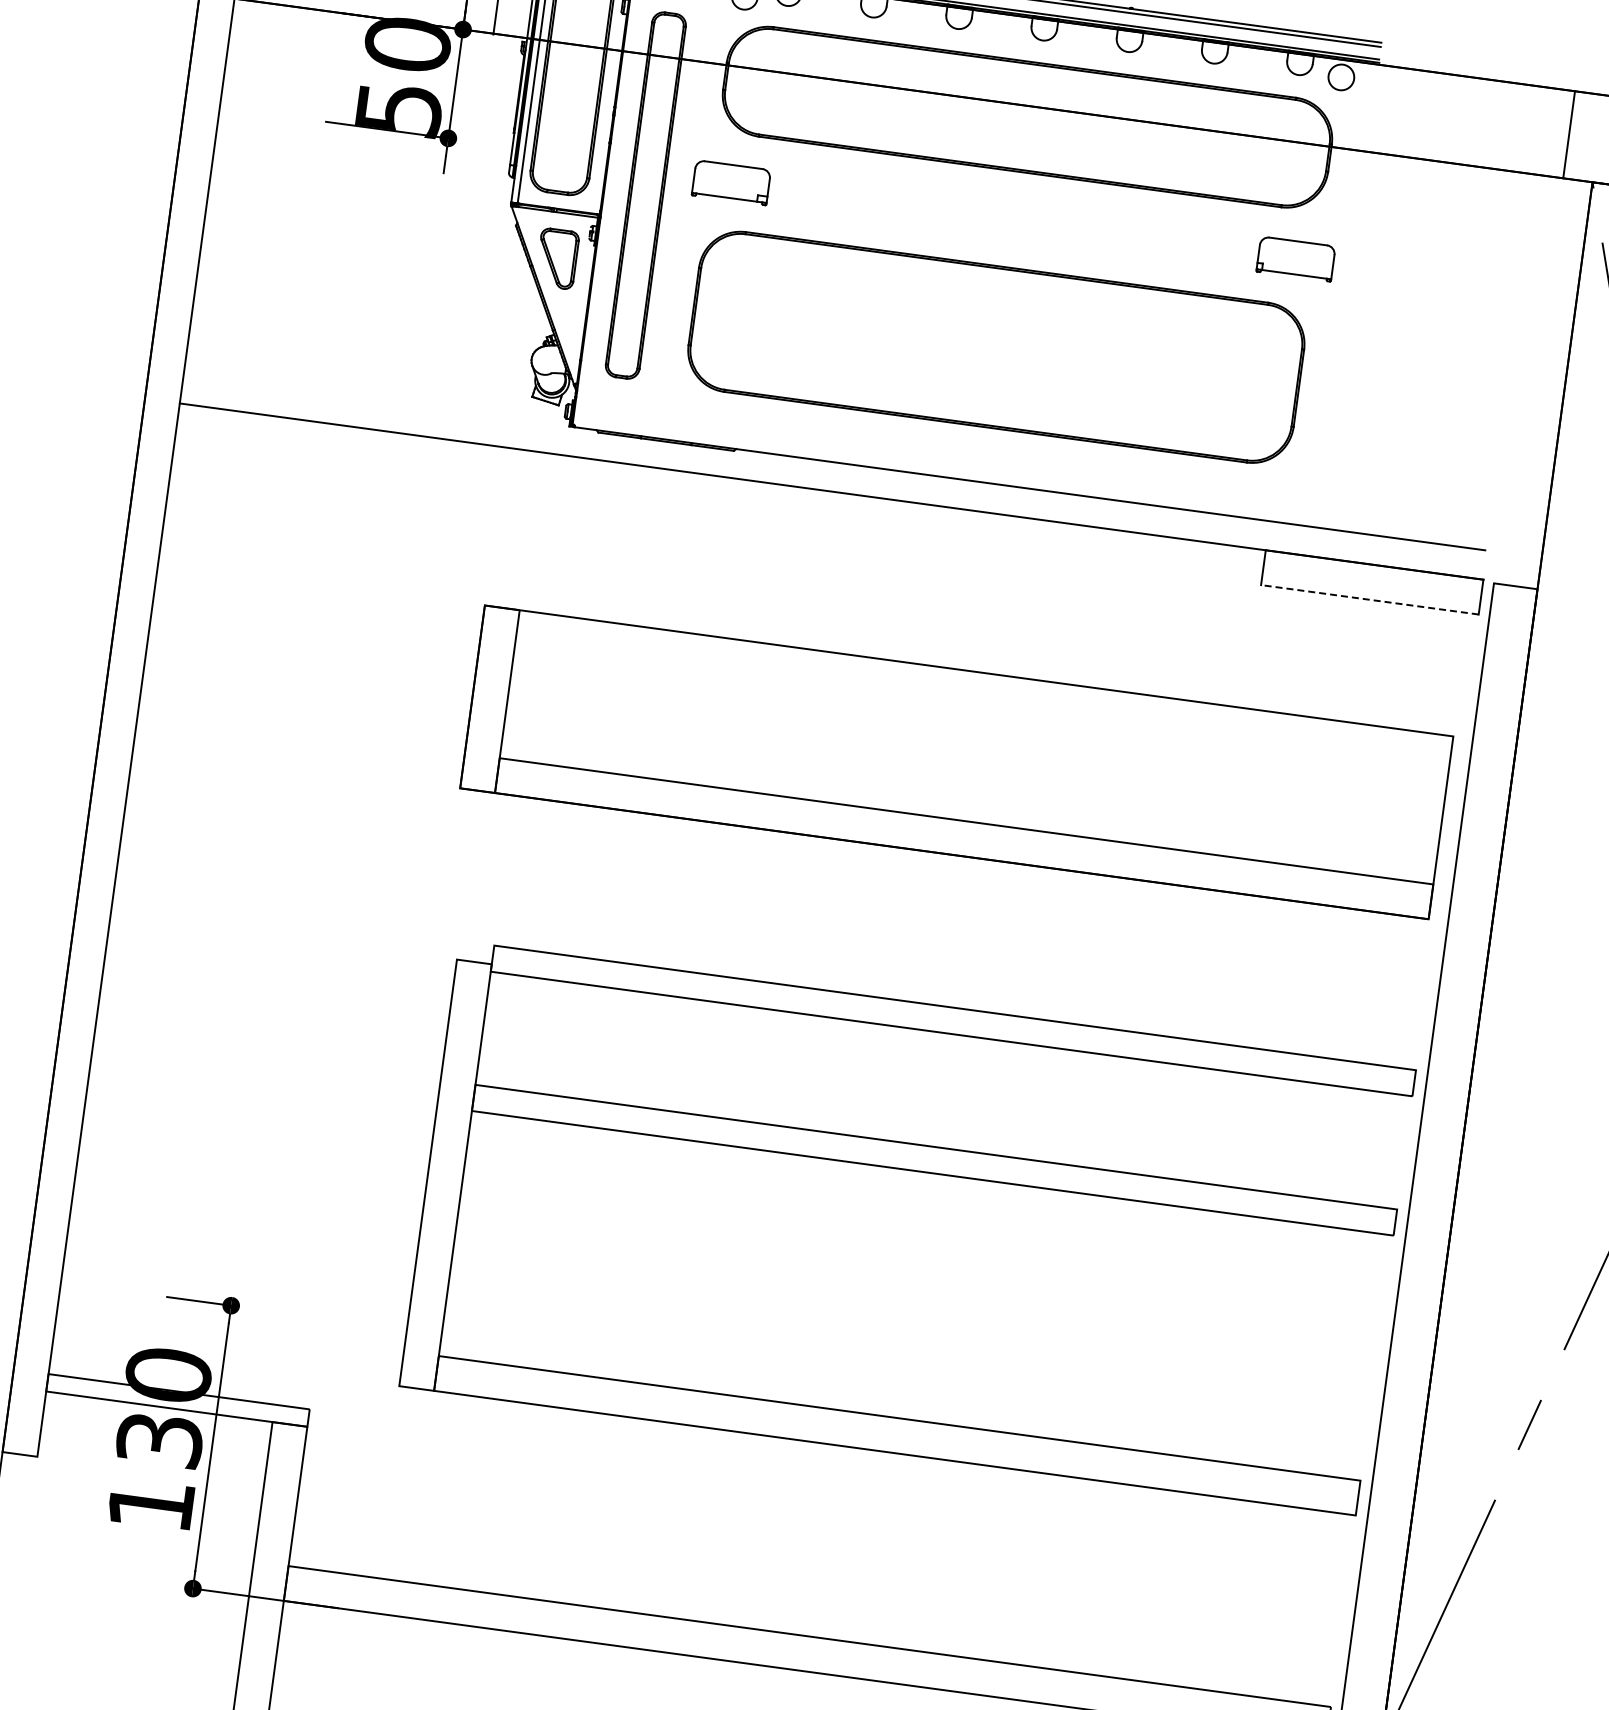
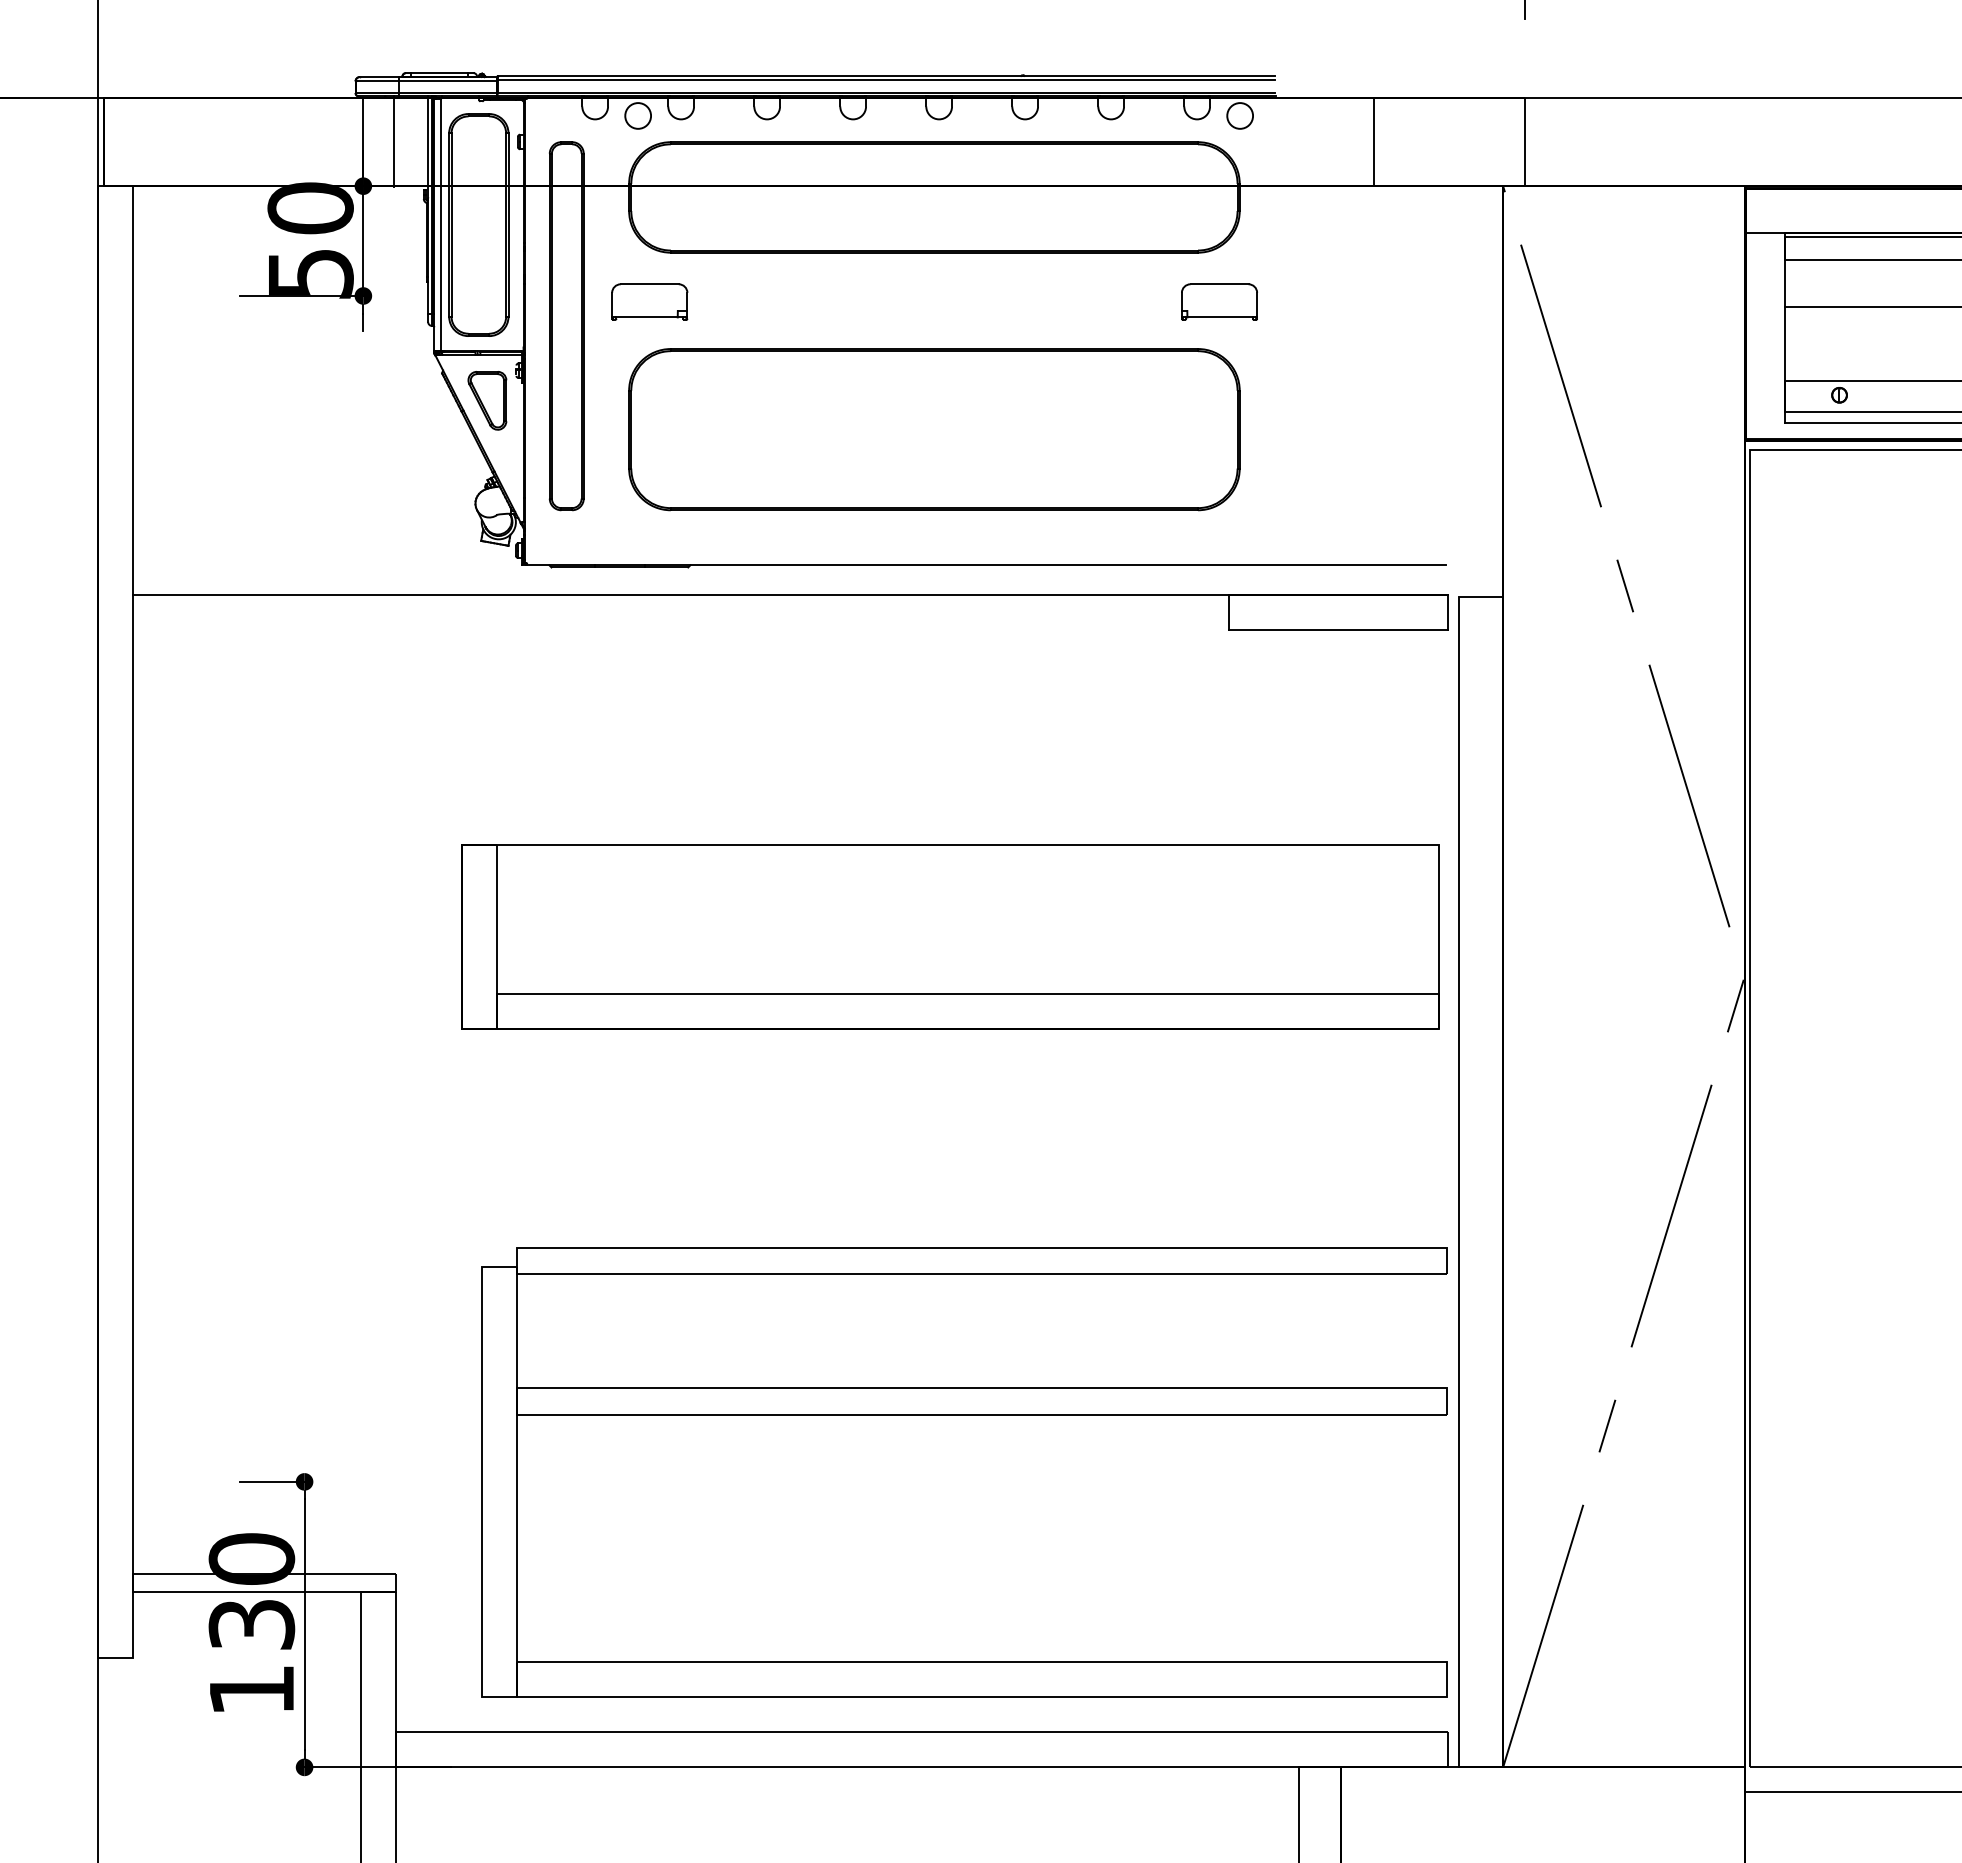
line: (1569, 135) -> (1373, 142), moved
line: (1370, 599) -> (1338, 629), dashed -> solid
part: (956, 761) -> (950, 936), moved
part: (915, 1171) -> (964, 1415), moved

